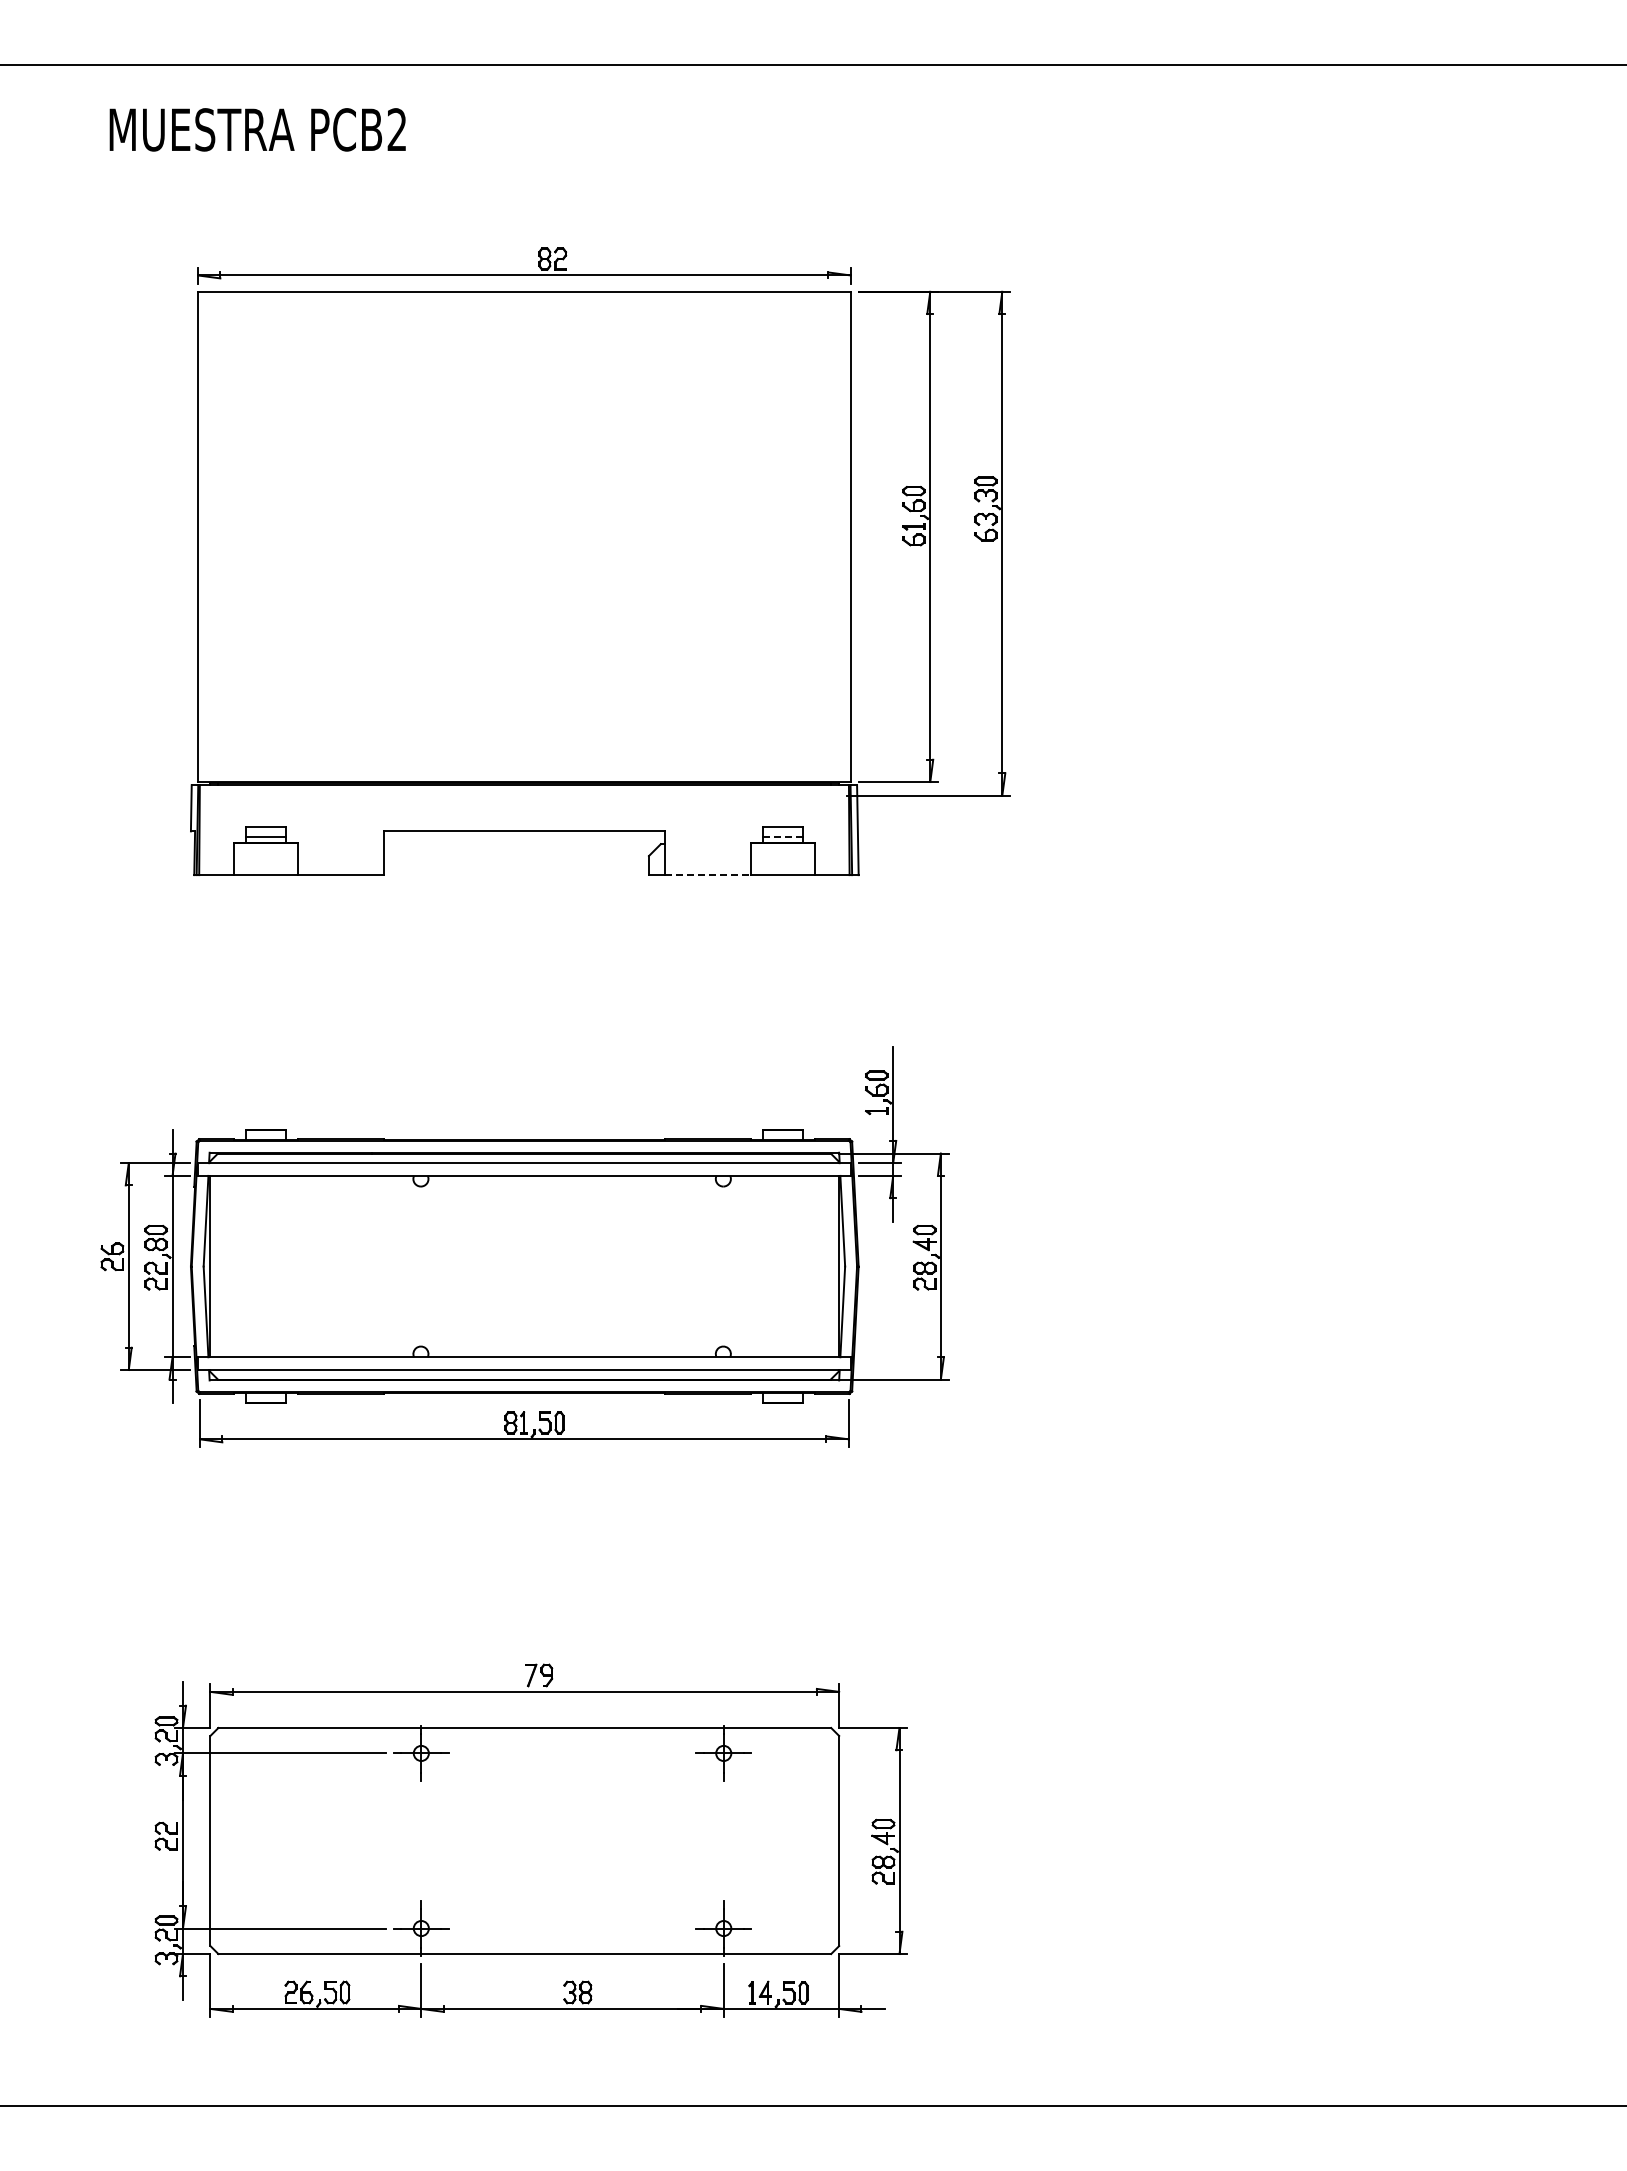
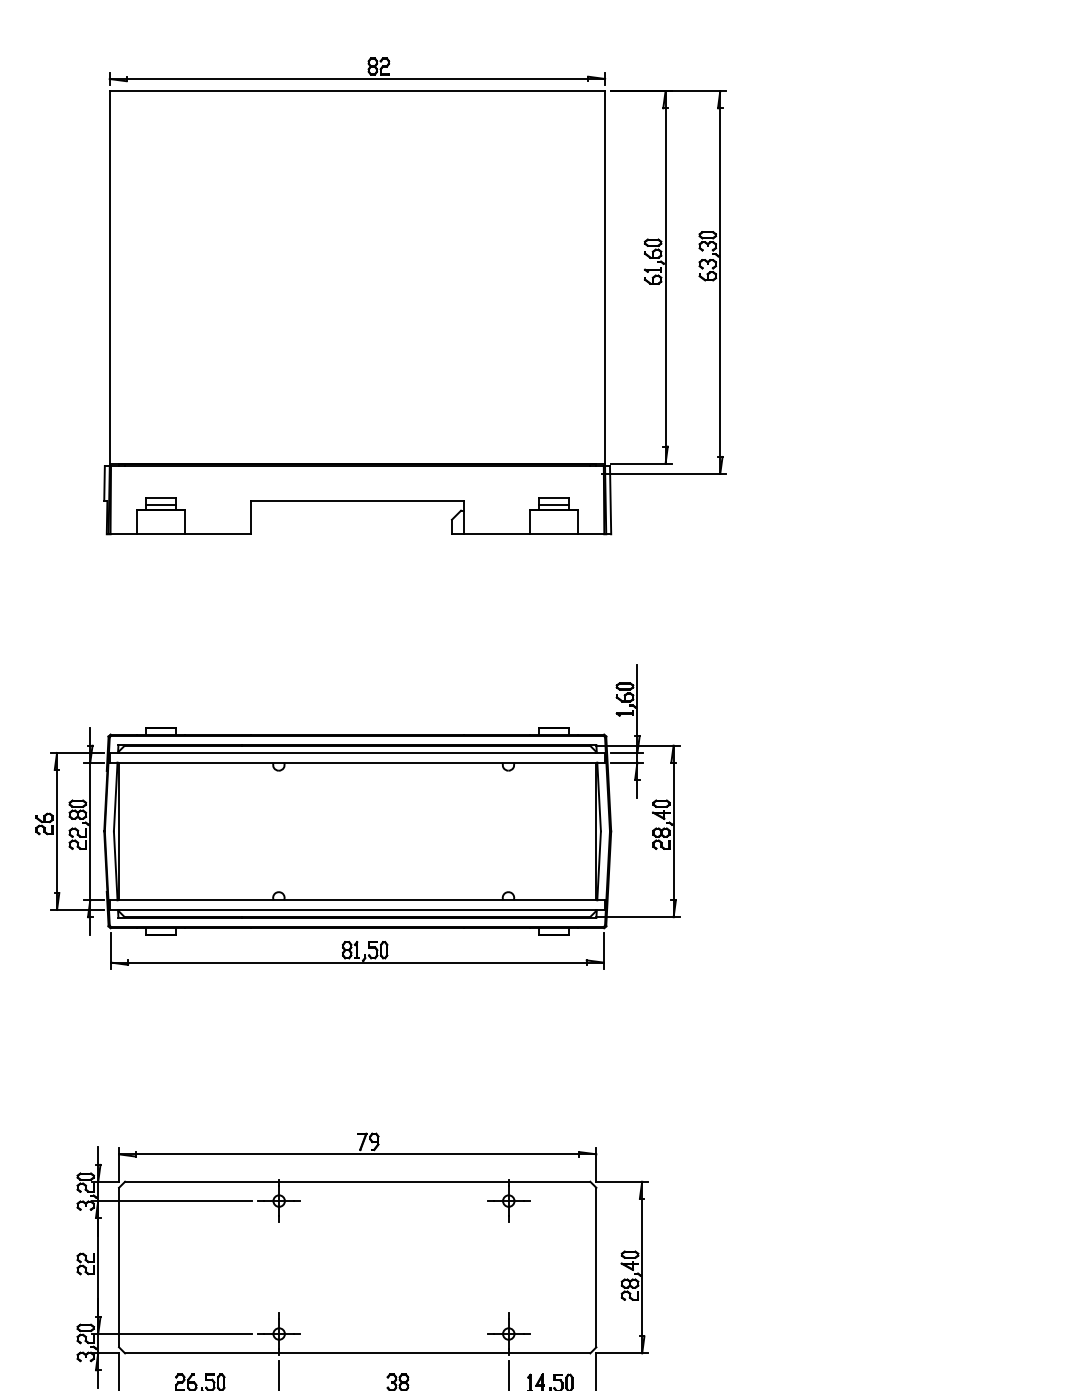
line: (783, 836) -> (554, 504), dashed -> solid
line: (708, 875) -> (497, 534), dashed -> solid

